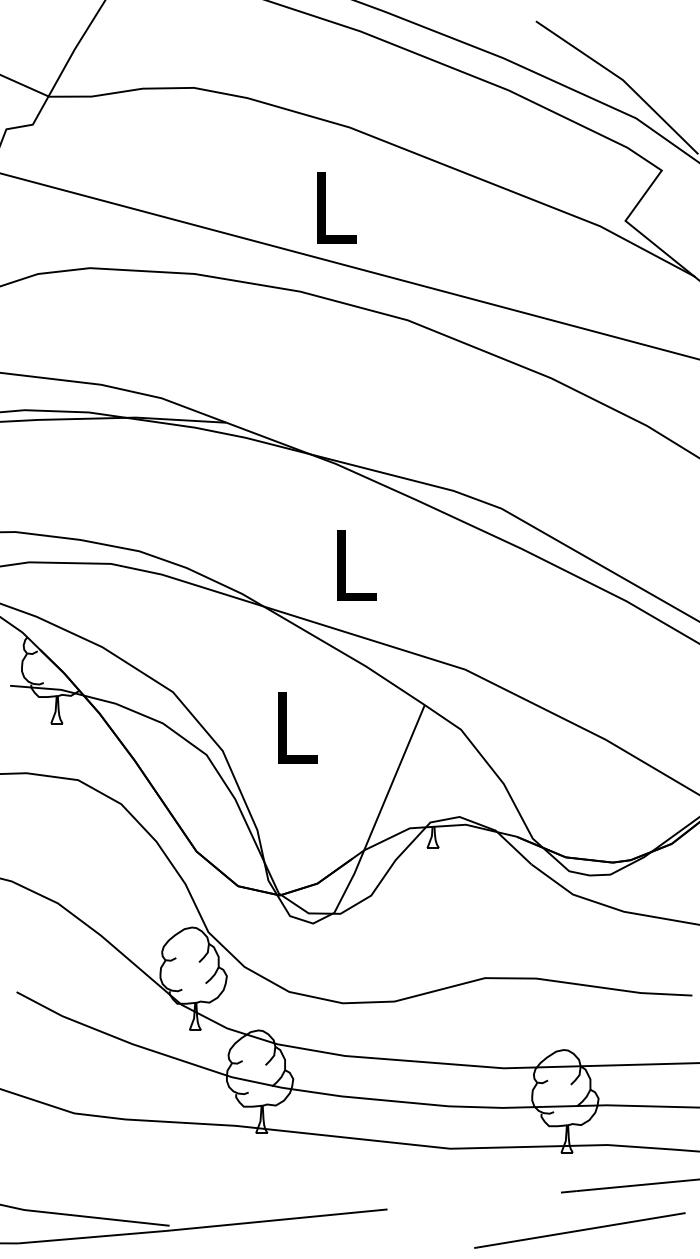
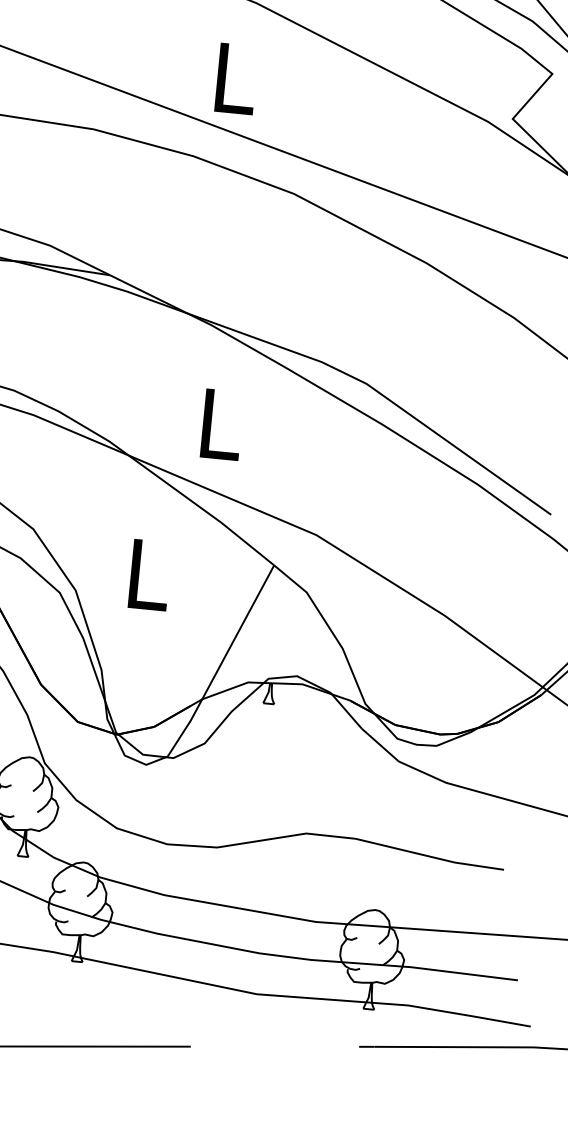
line: (579, 1230) -> (373, 1085), removed

